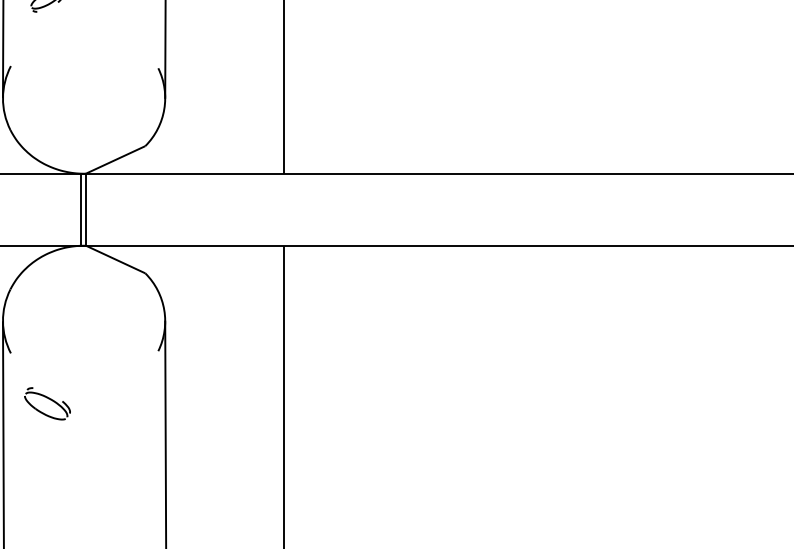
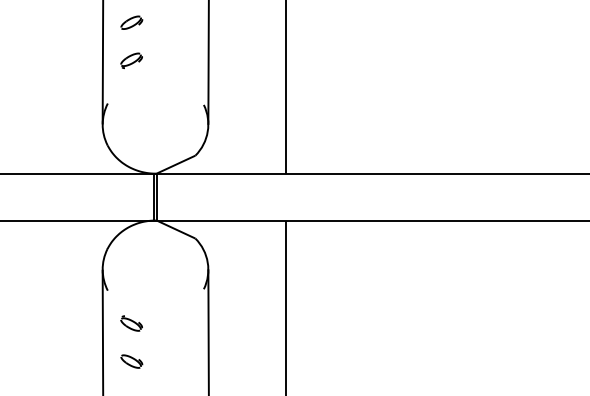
part: (47, 403) -> (131, 323), size x0.71
part: (47, 462) -> (131, 361), added

